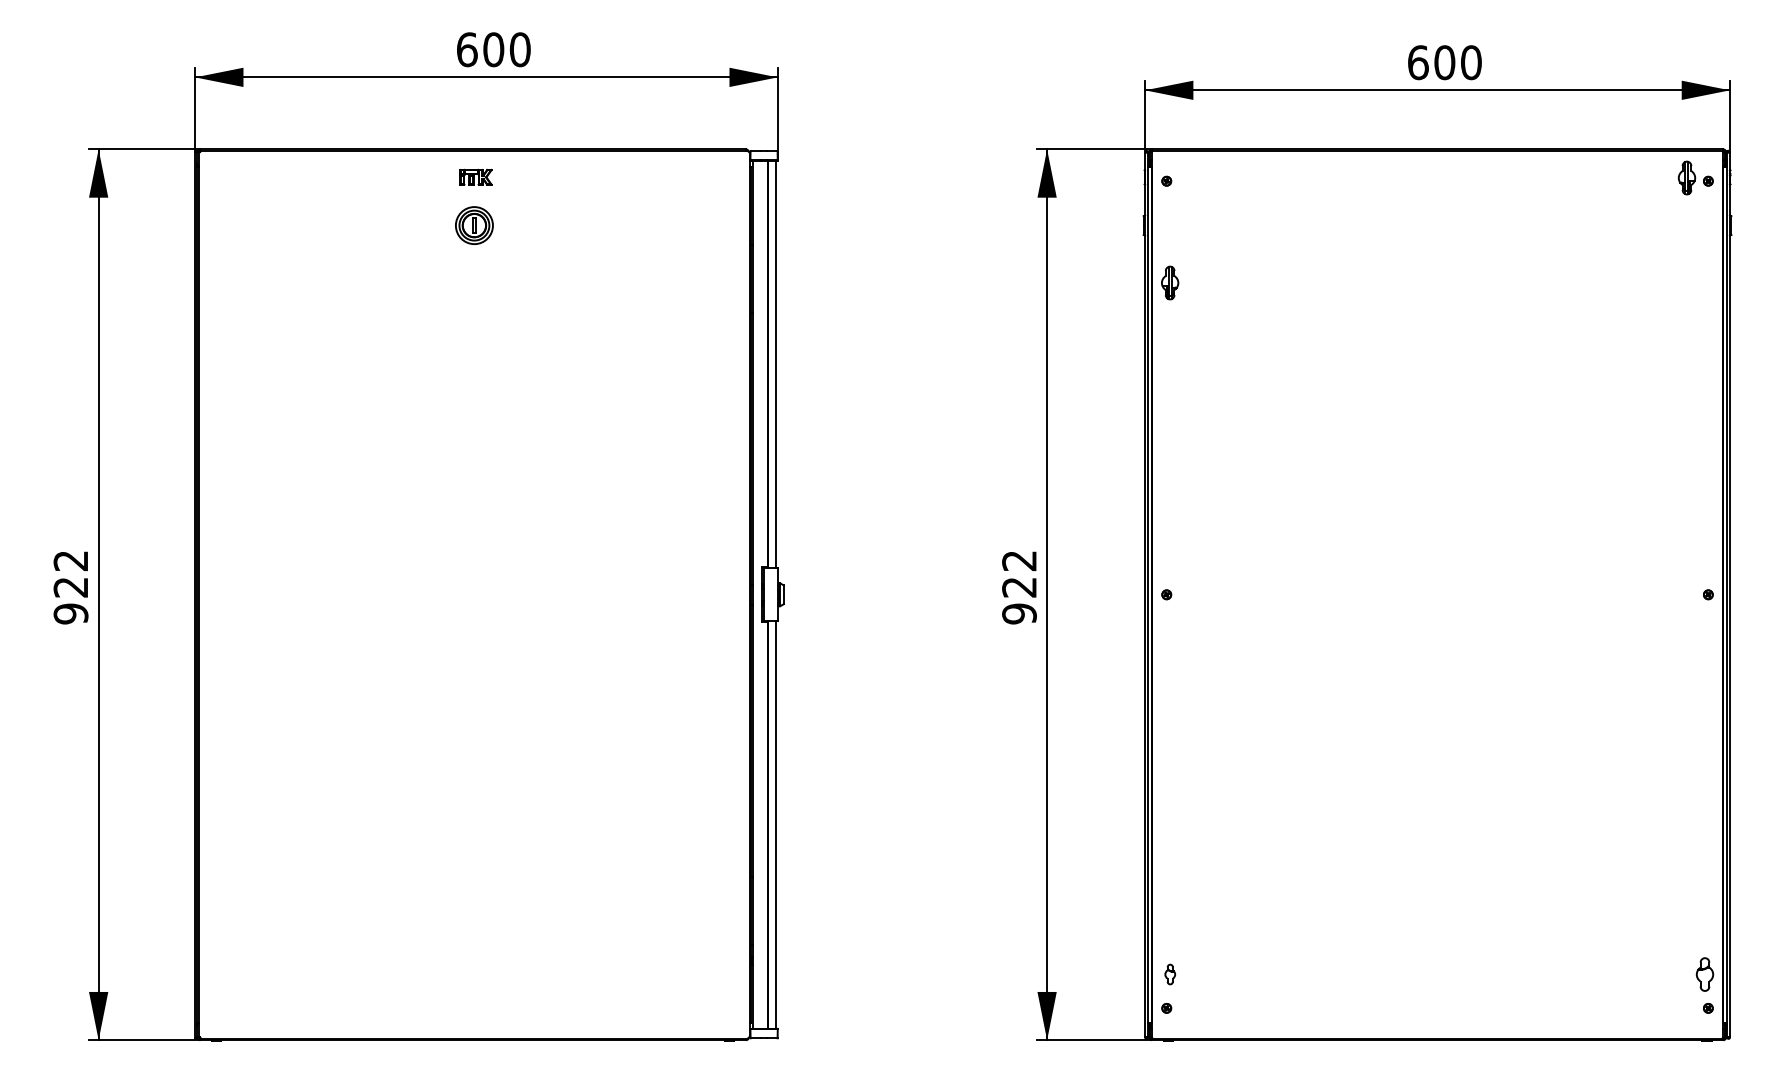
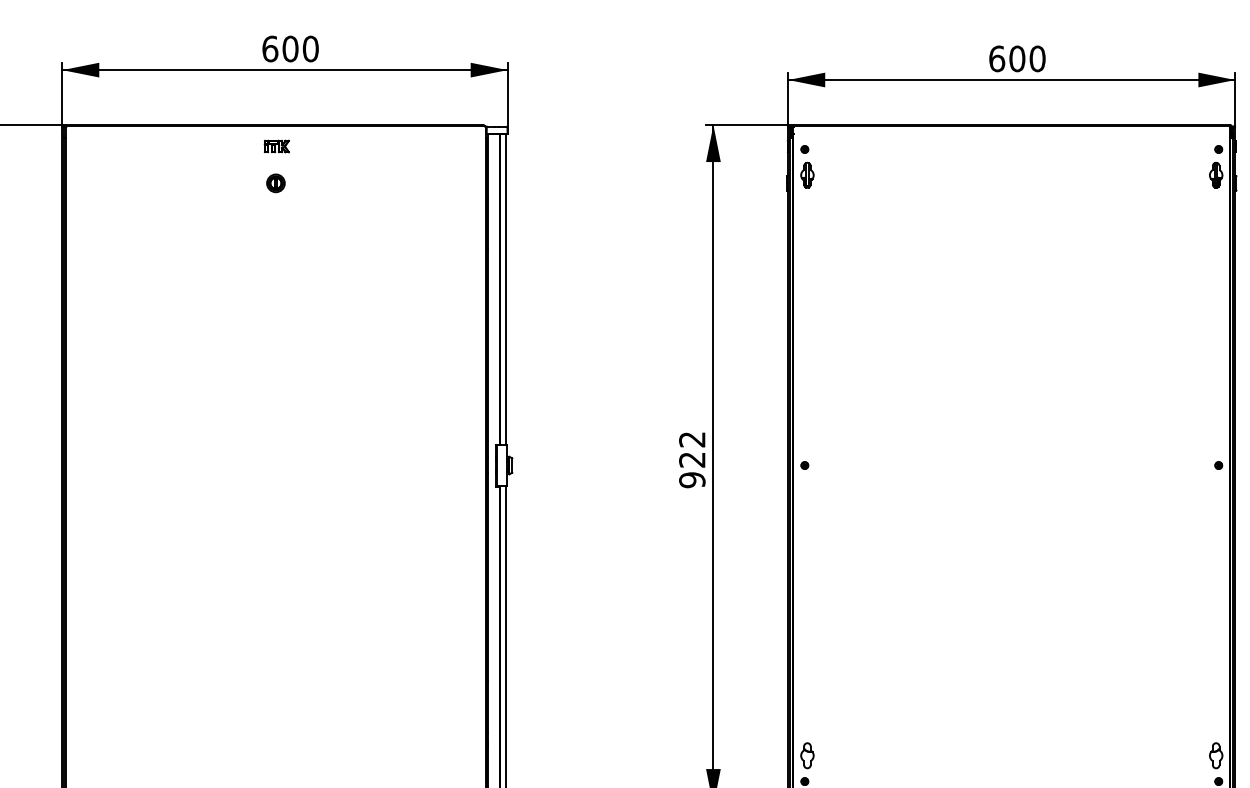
part: (1686, 177) -> (1215, 174), moved
part: (474, 225) -> (275, 183), size x0.62
part: (1170, 282) -> (807, 174), moved
part: (1170, 974) -> (807, 755), size x1.67

